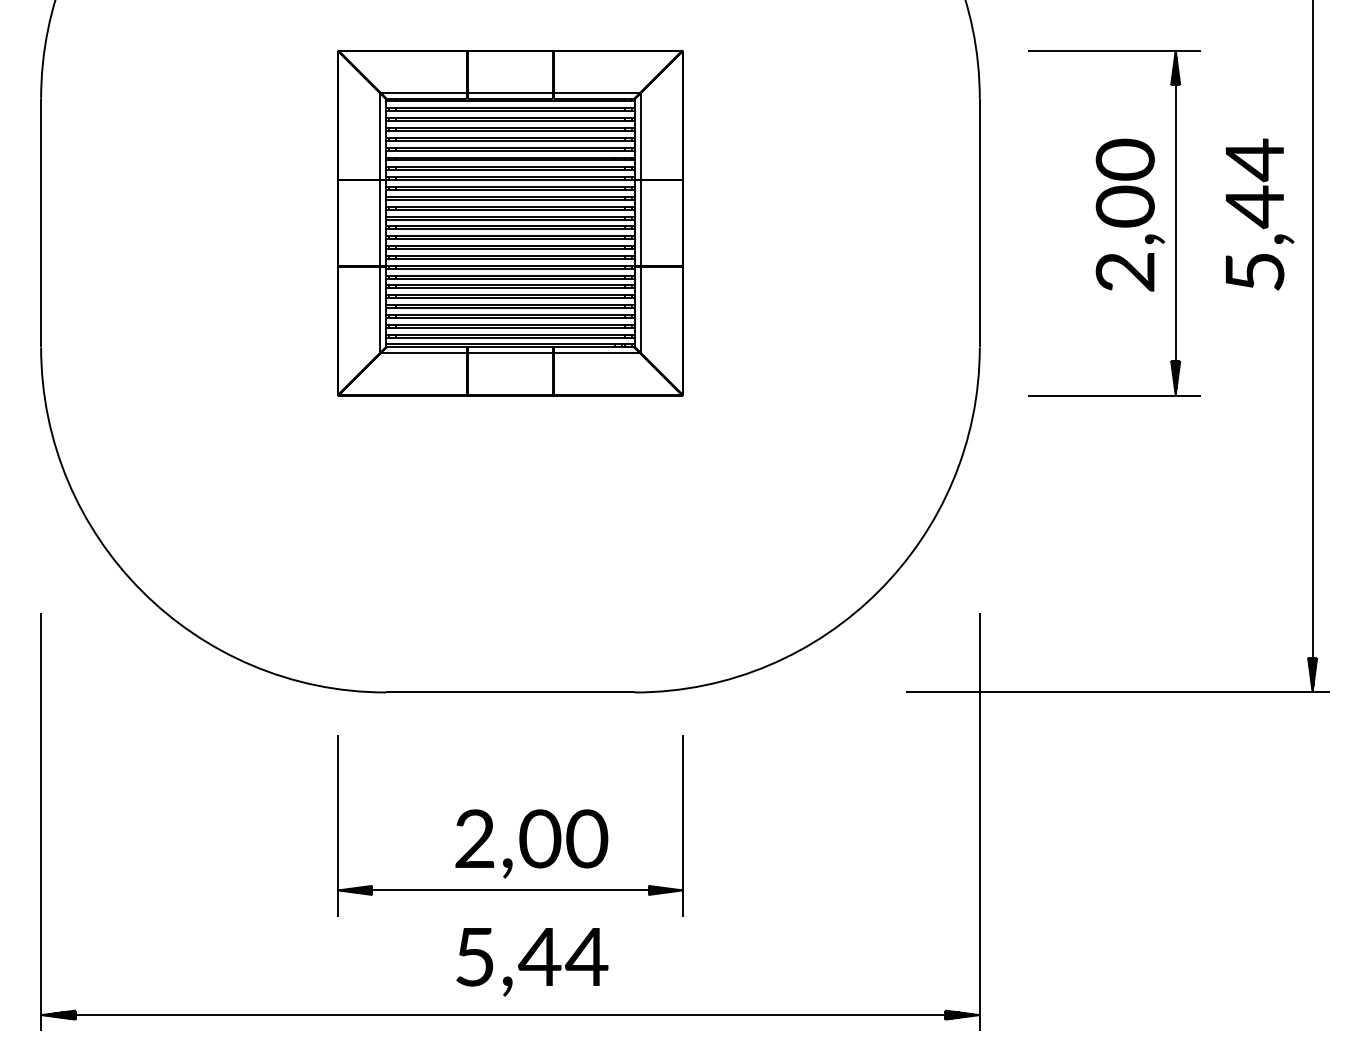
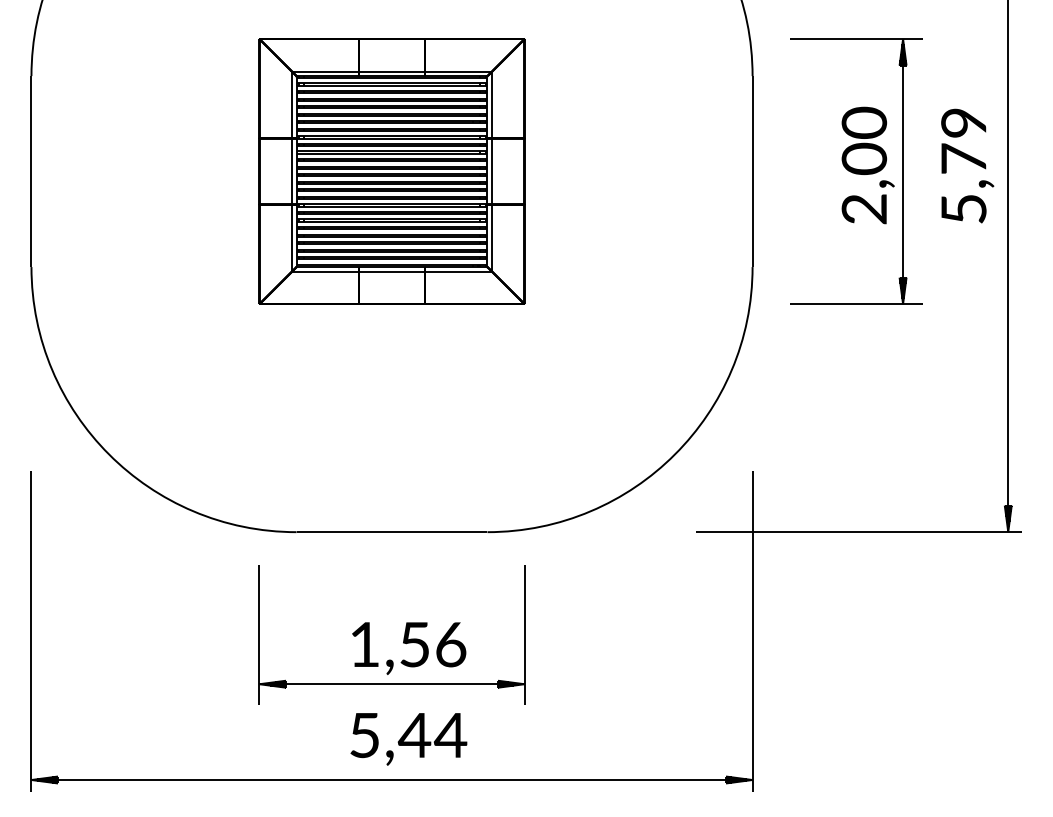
text: (1254, 183) -> (963, 141), 5,44 -> 5,79
text: (531, 838) -> (408, 644), 2,00 -> 1,56

